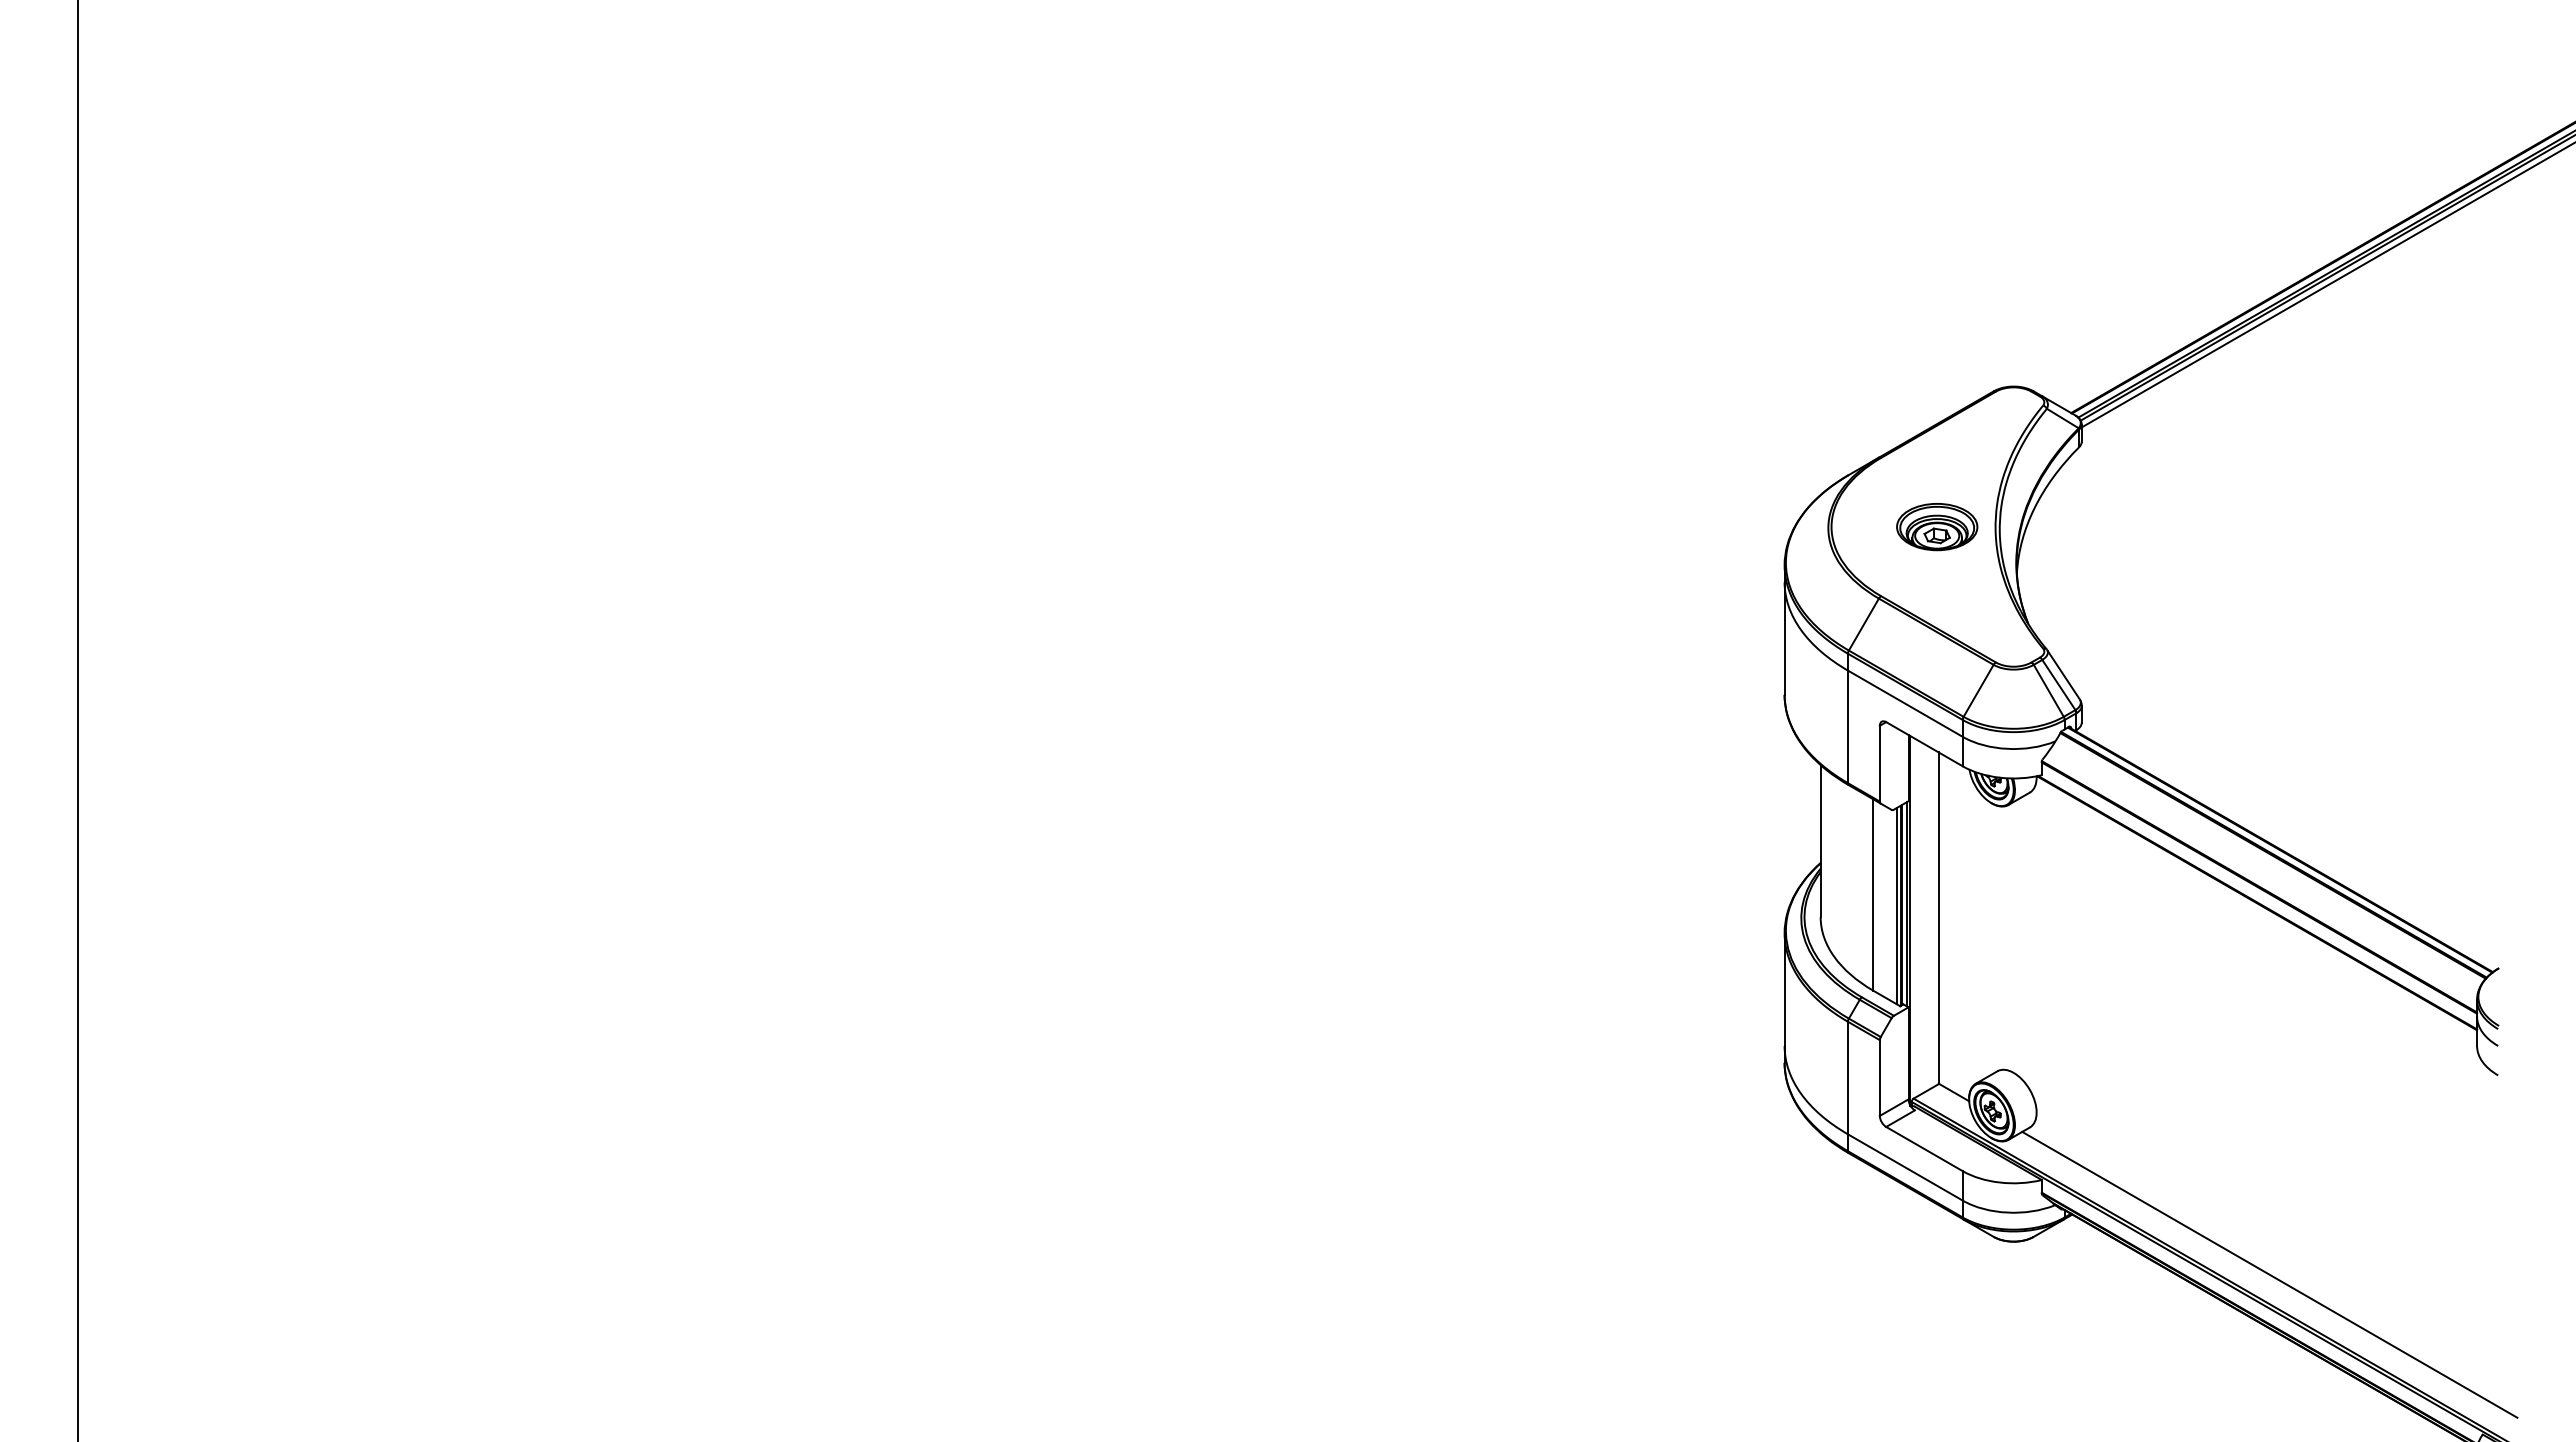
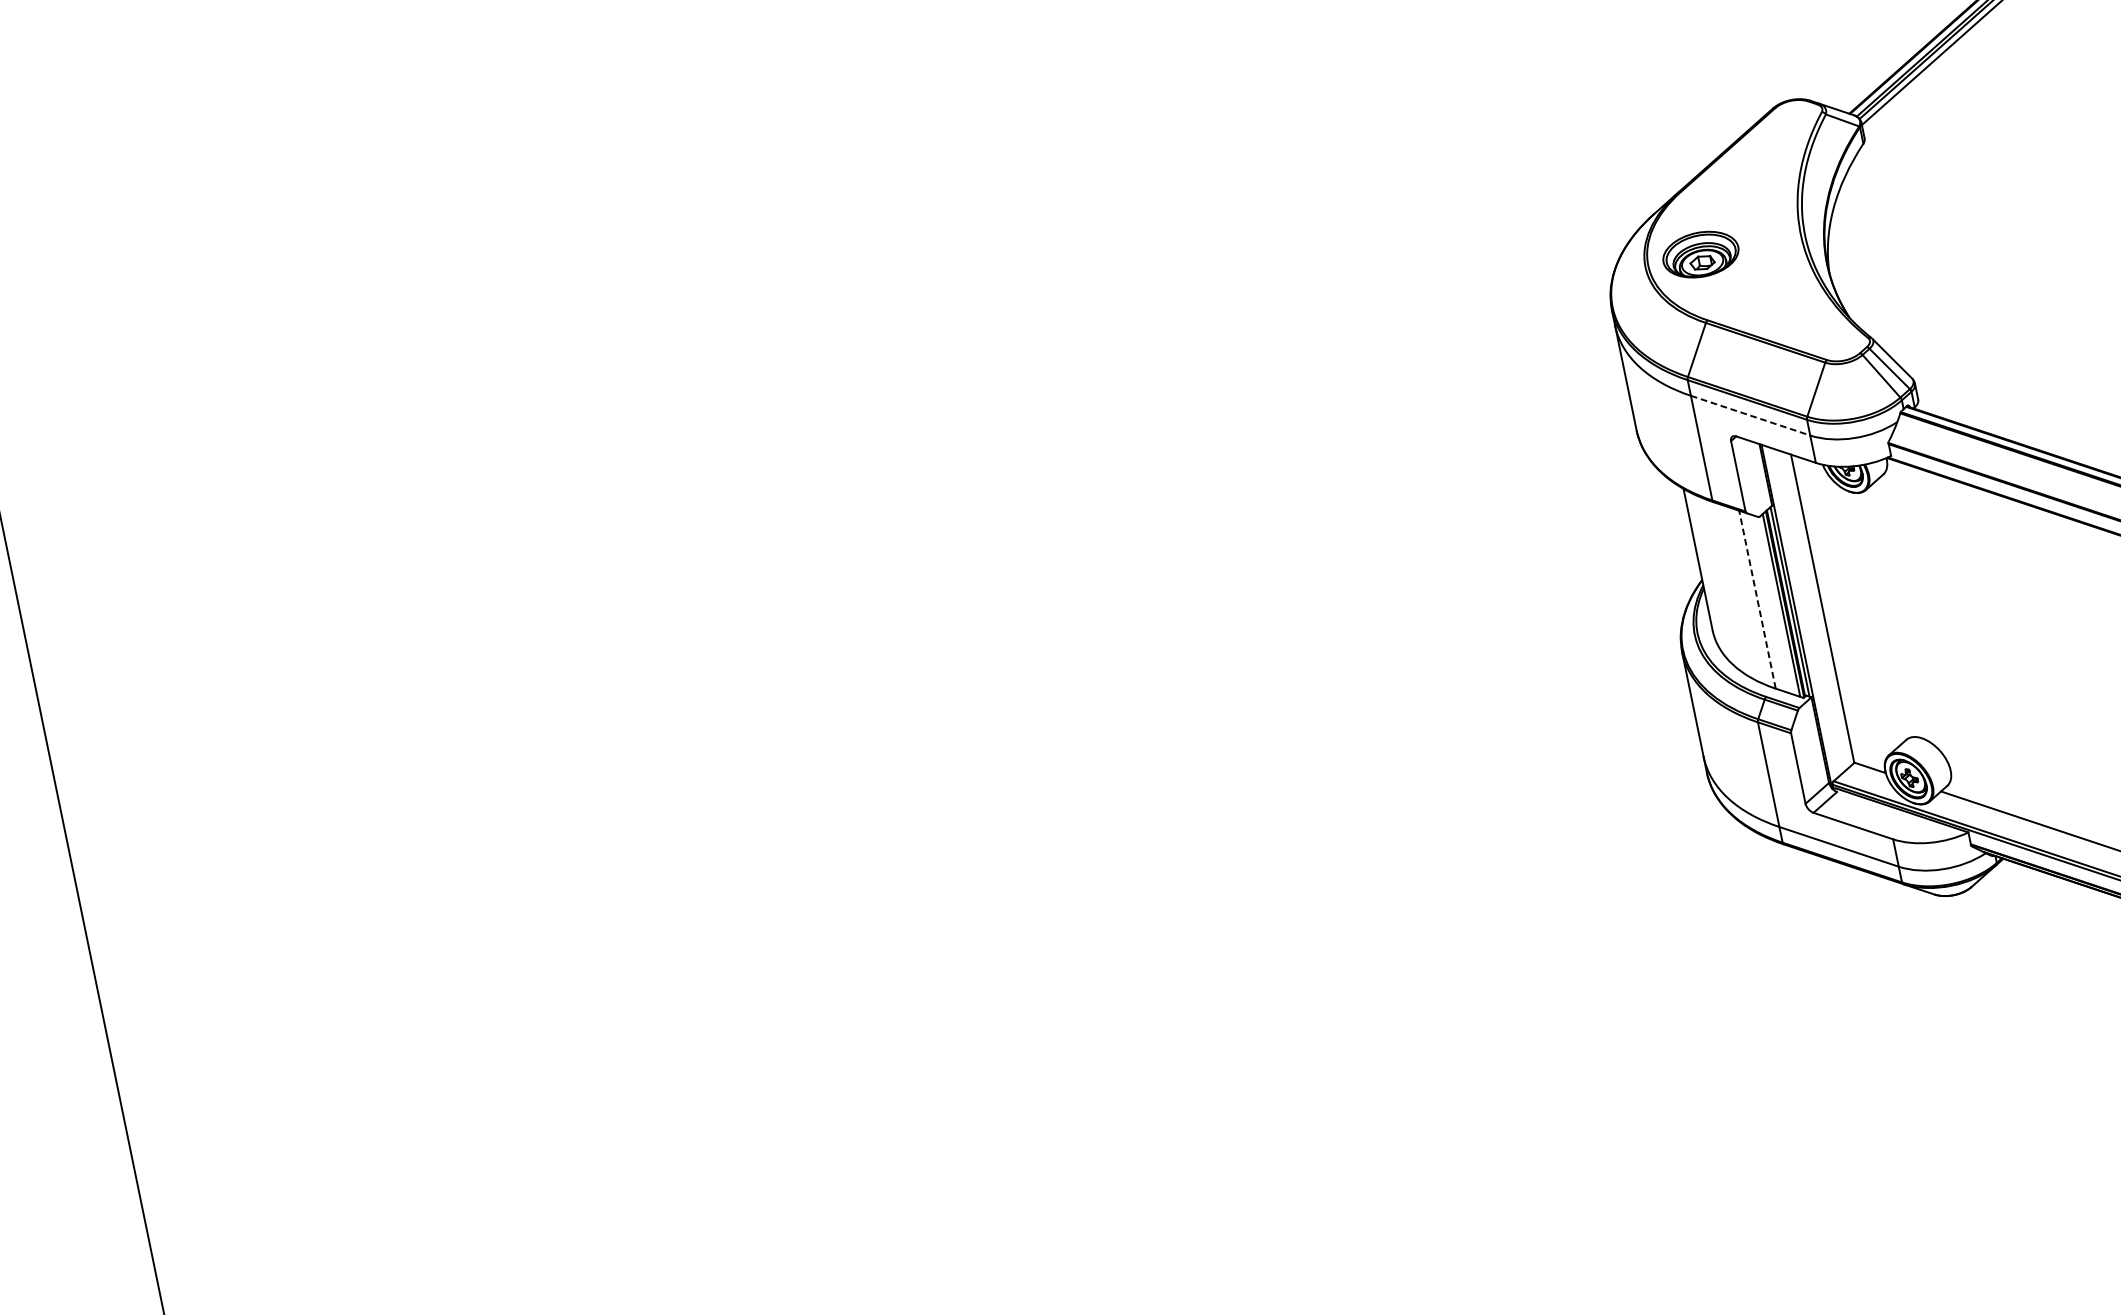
part: (1937, 527) -> (1701, 255), moved
line: (1905, 703) -> (1750, 415), solid -> dashed
line: (1873, 895) -> (1757, 600), solid -> dashed

